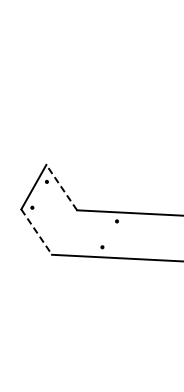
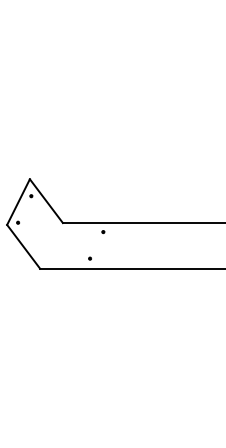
line: (61, 186) -> (46, 200), dashed -> solid
line: (36, 232) -> (23, 247), dashed -> solid

